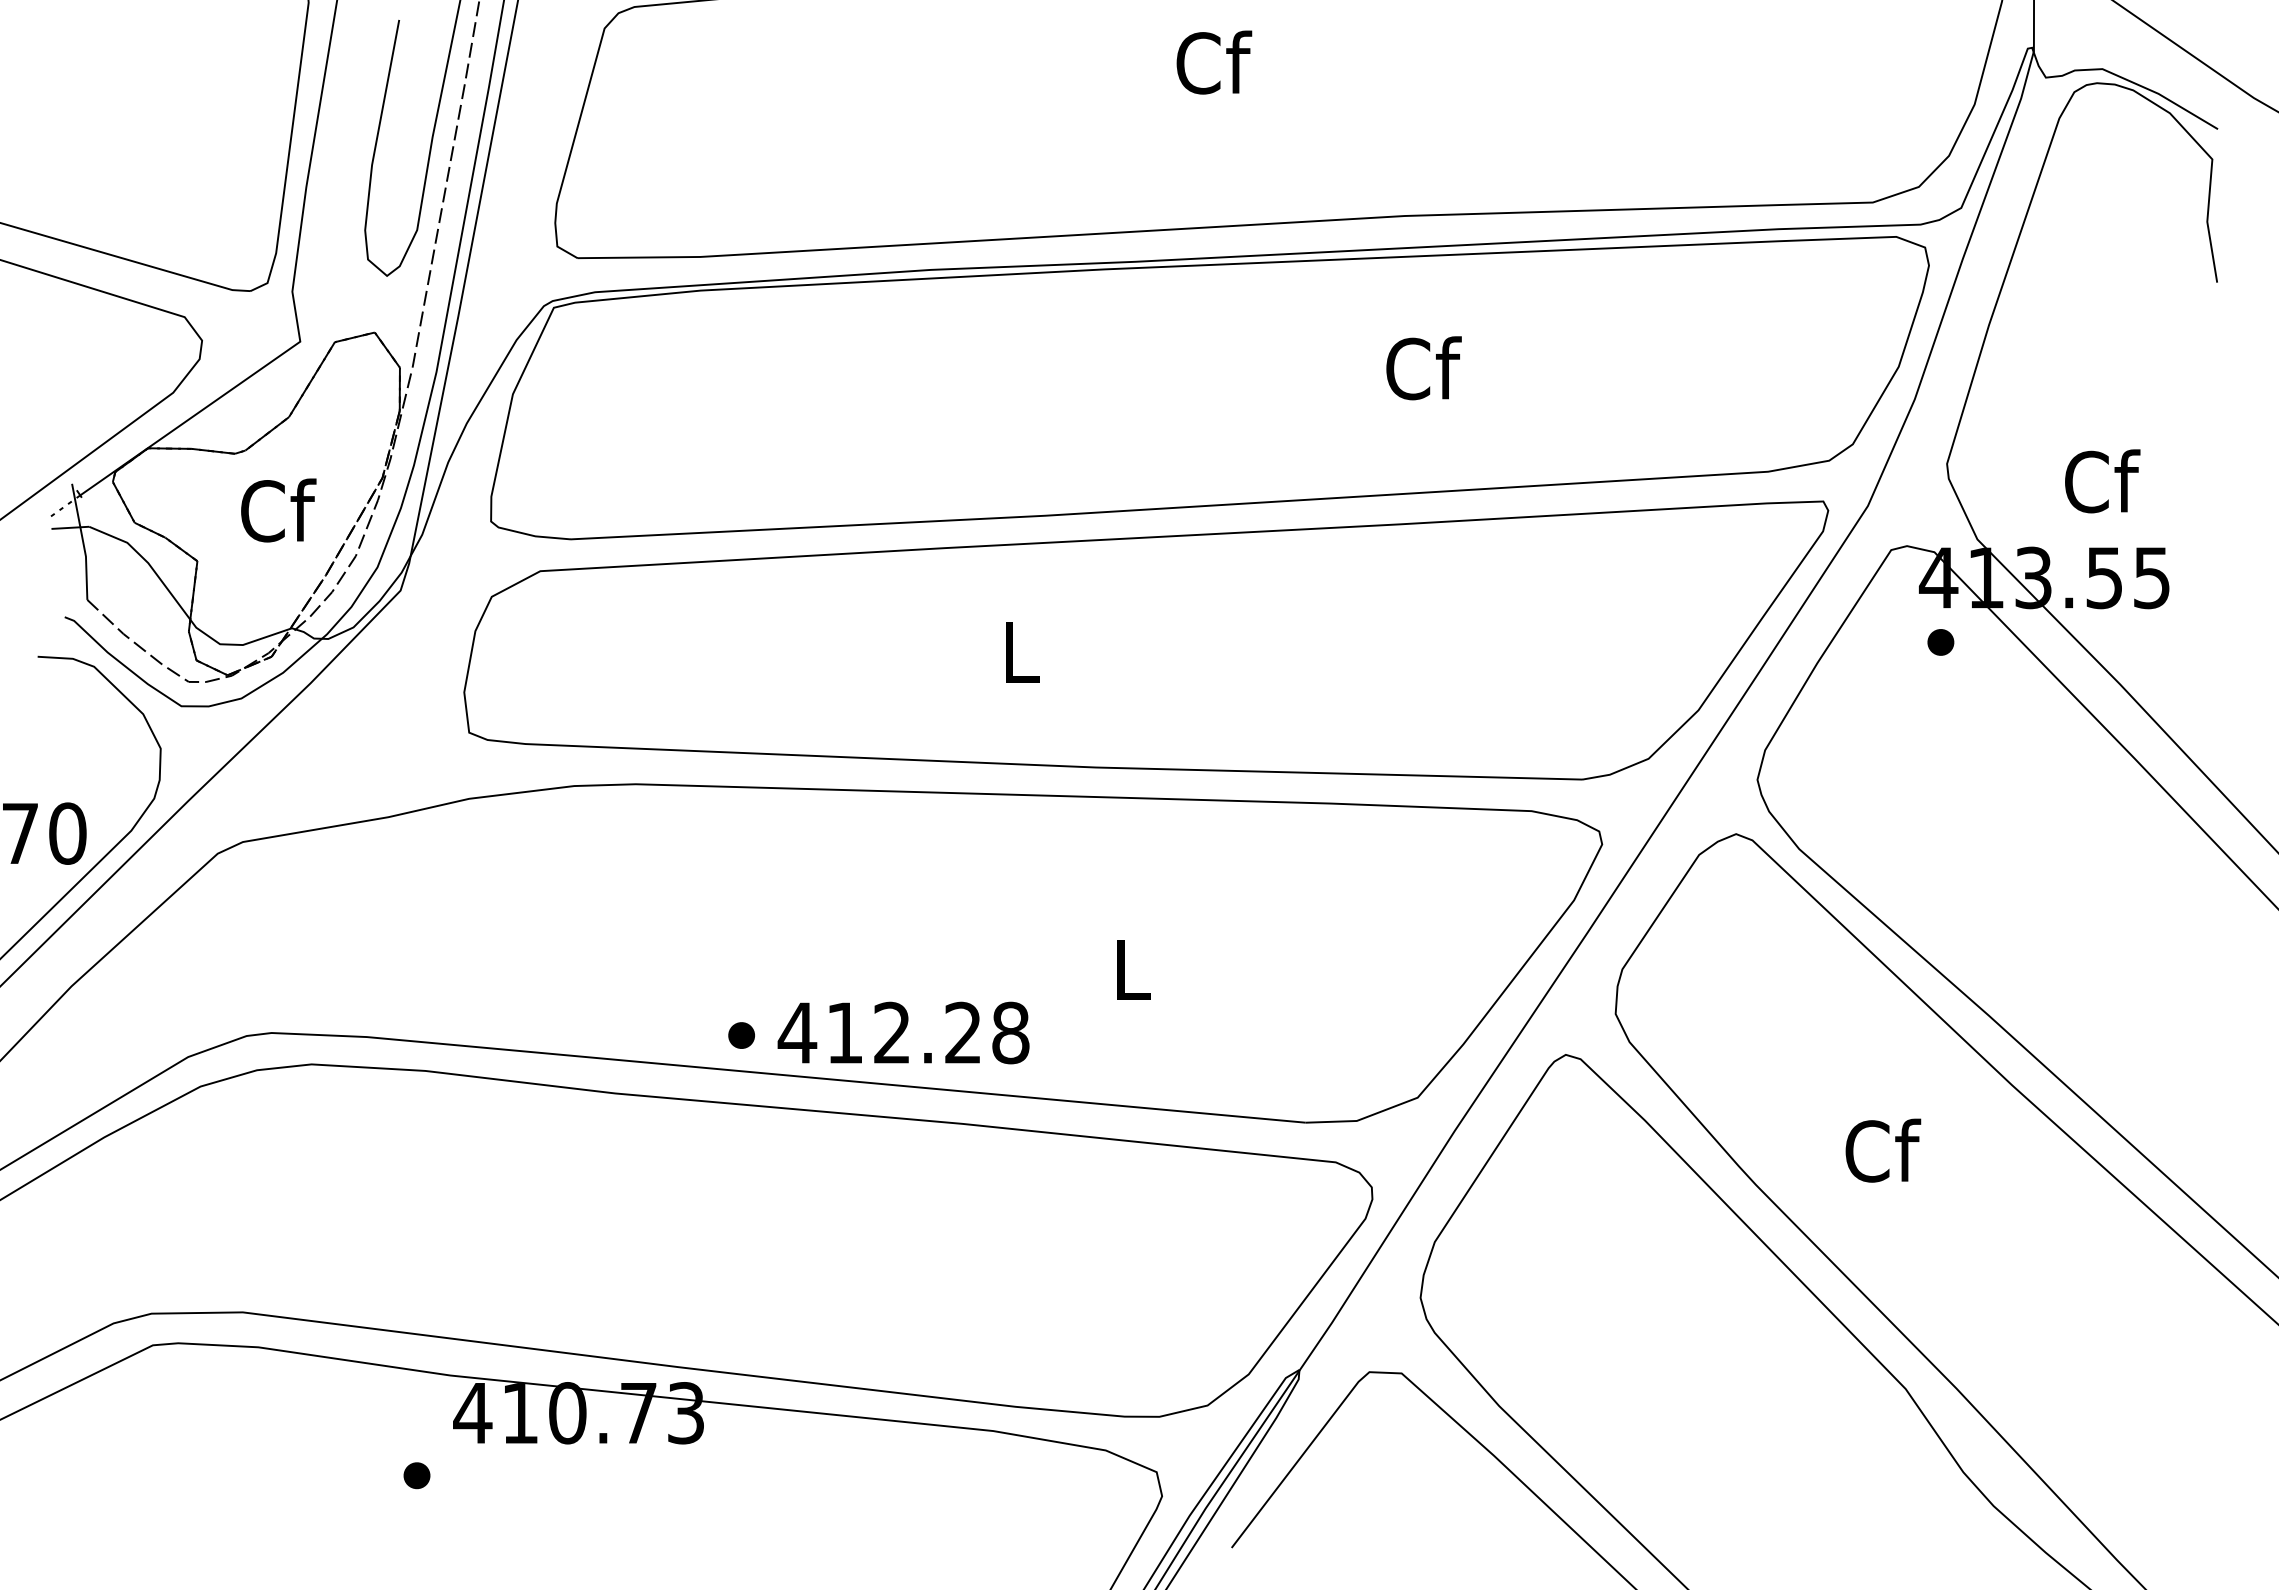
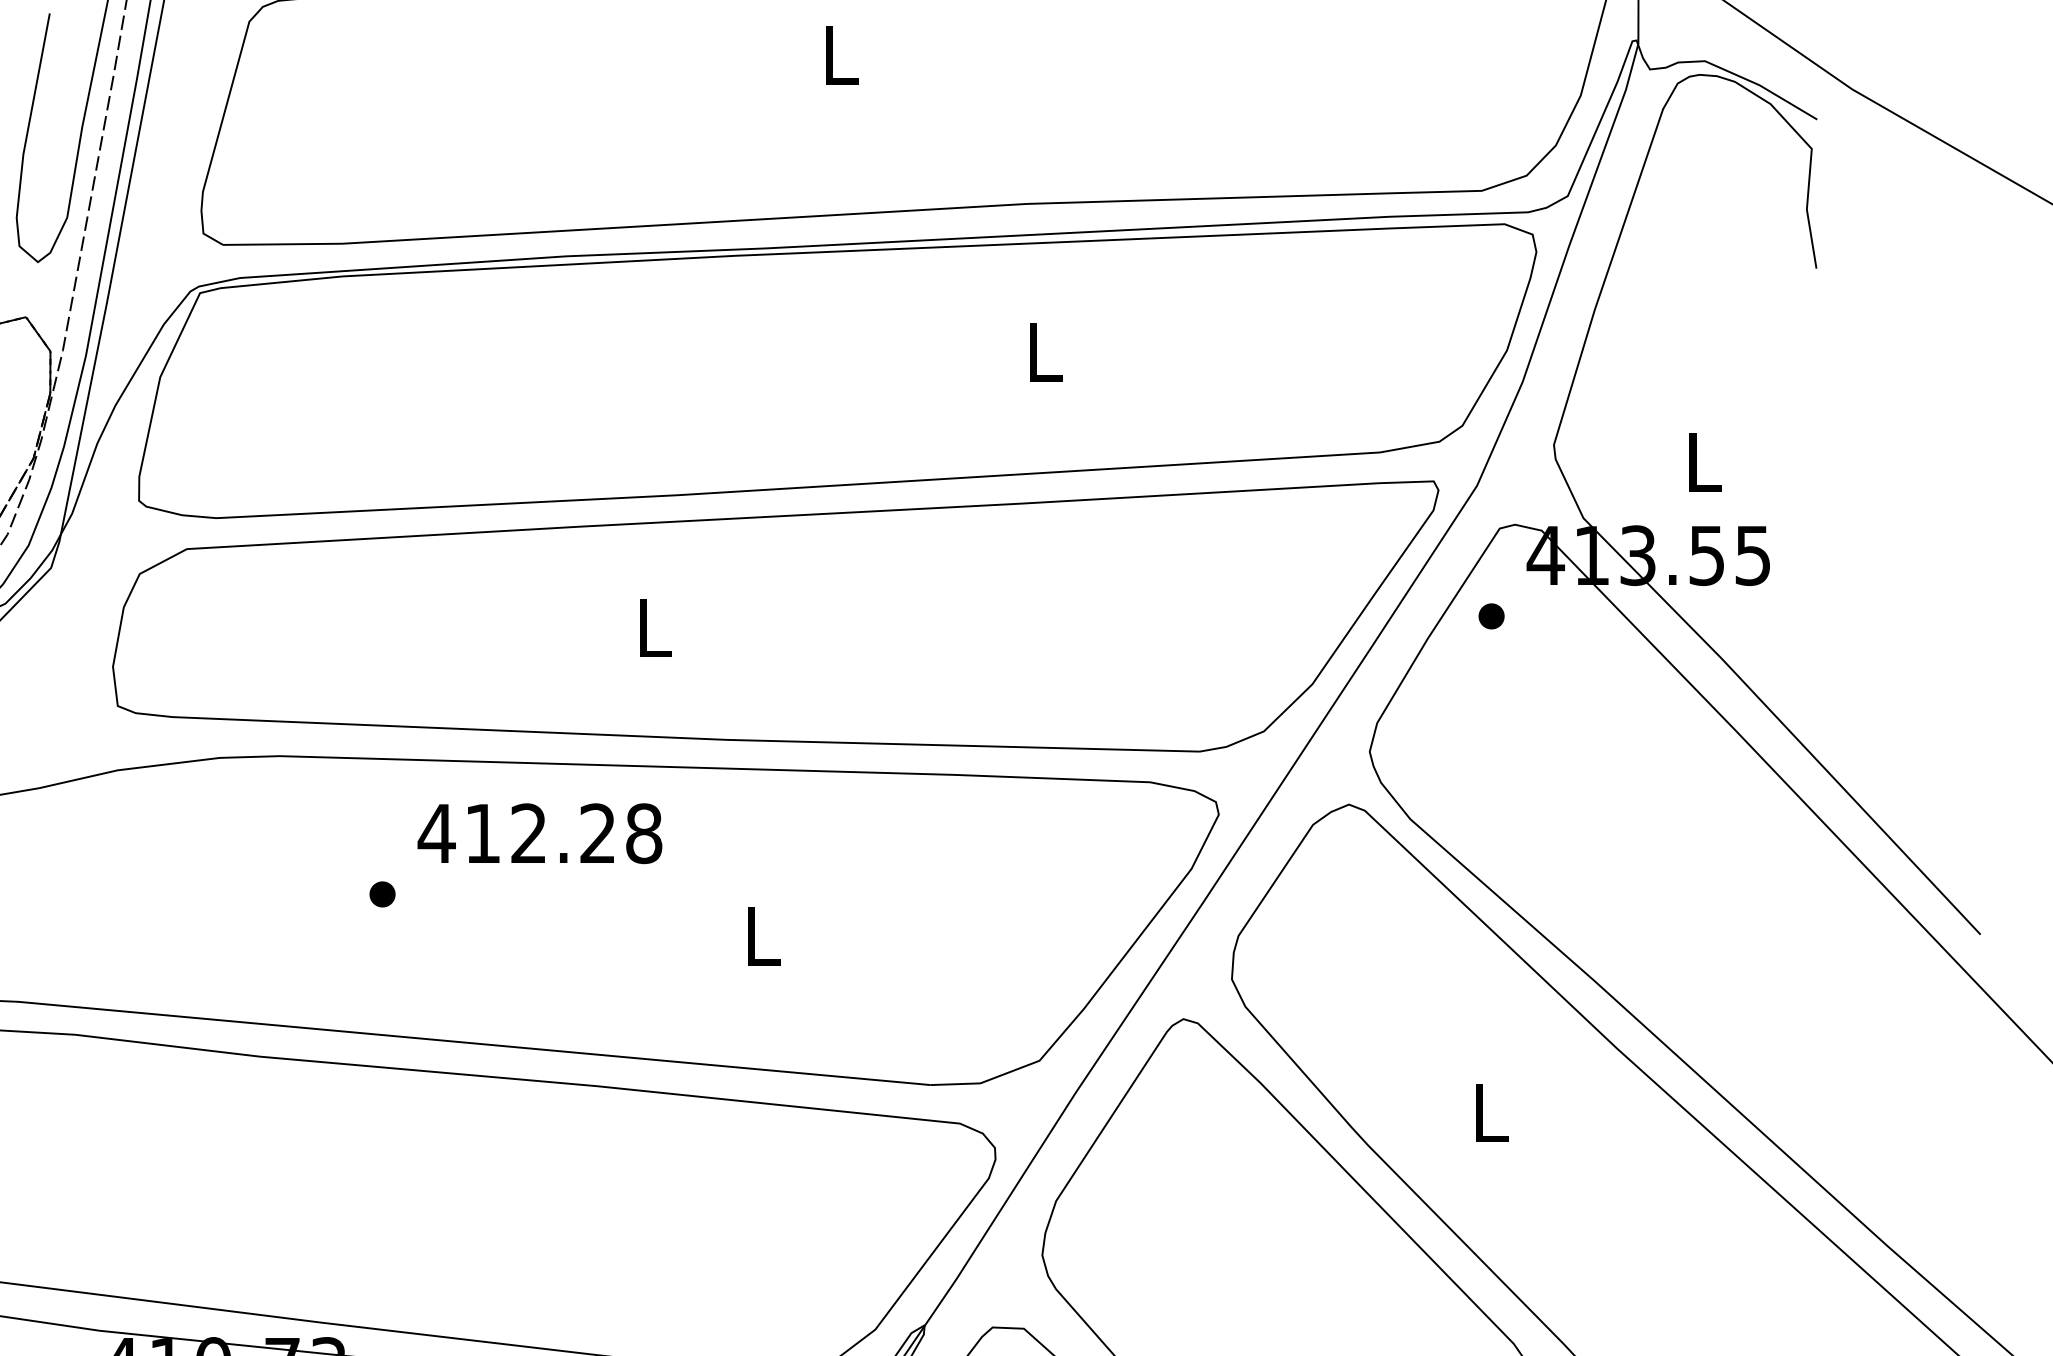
text: (1214, 62) -> (842, 54), Cf -> L
text: (1423, 368) -> (1045, 352), Cf -> L
text: (2102, 481) -> (1705, 461), Cf -> L
part: (1940, 642) -> (1491, 616), moved
text: (903, 1032) -> (539, 833), moved
part: (741, 1035) -> (382, 894), moved
text: (1883, 1150) -> (1492, 1112), Cf -> L

